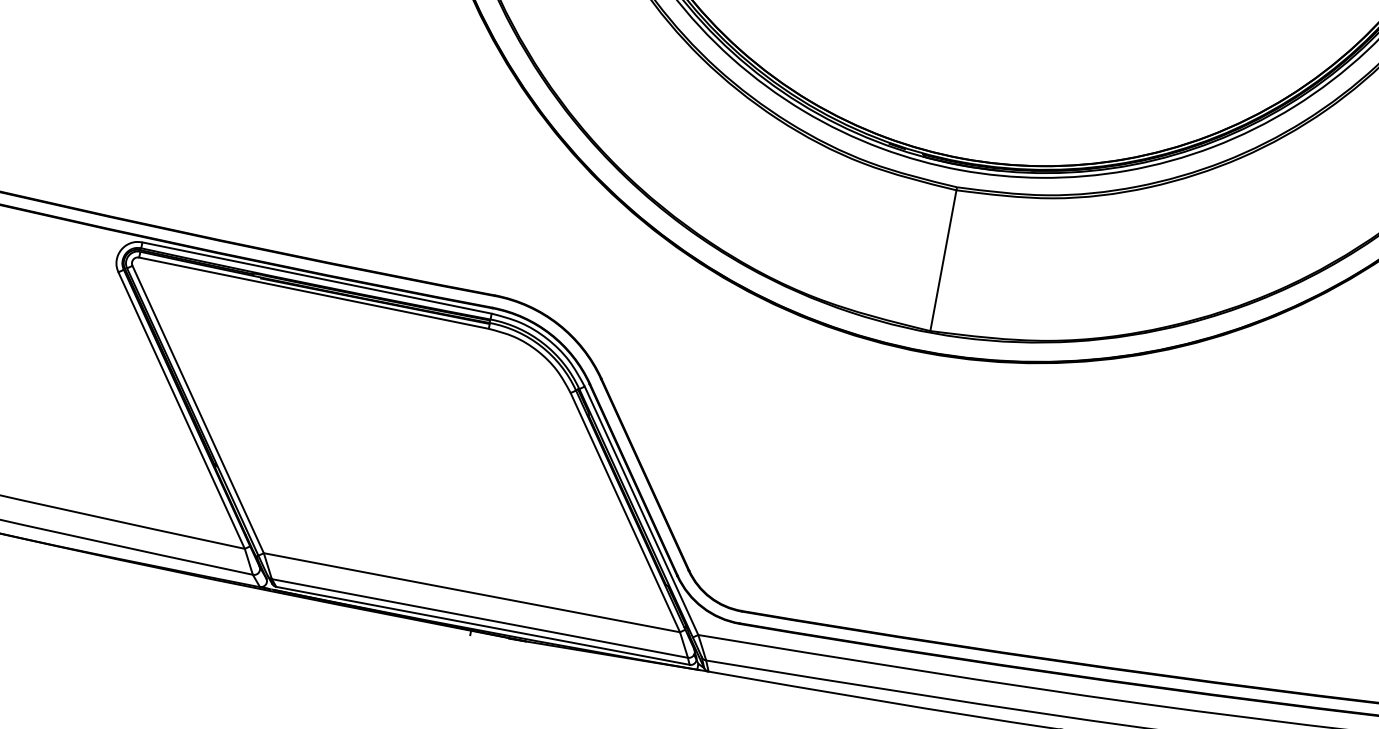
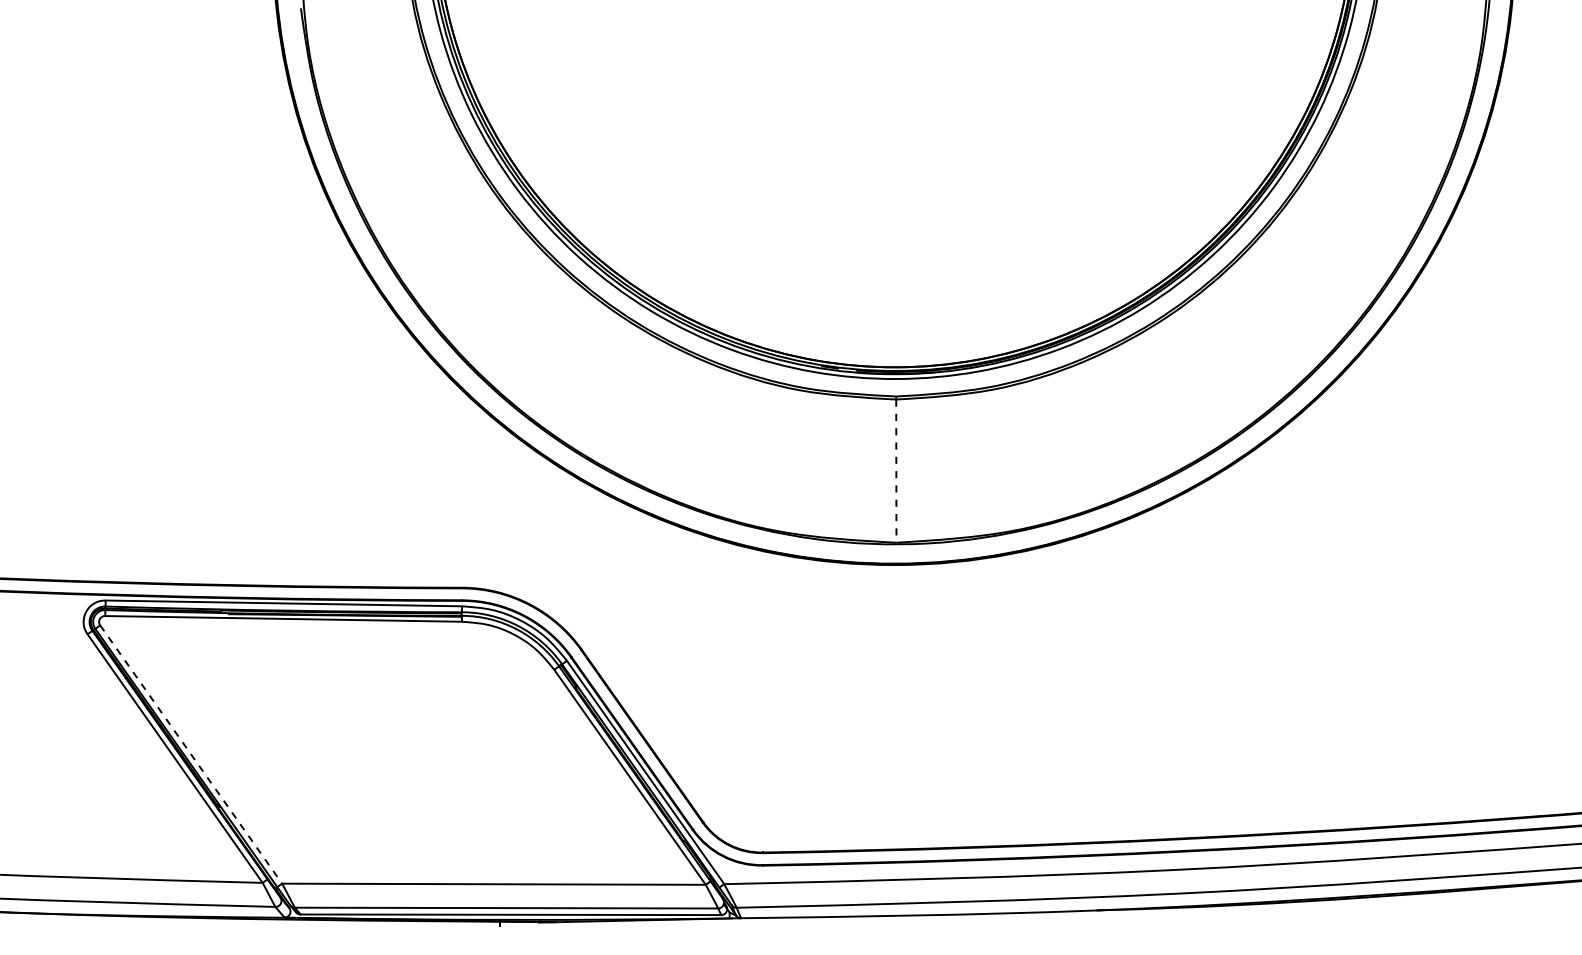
line: (943, 261) -> (896, 471), solid -> dashed
line: (198, 409) -> (191, 754), solid -> dashed

